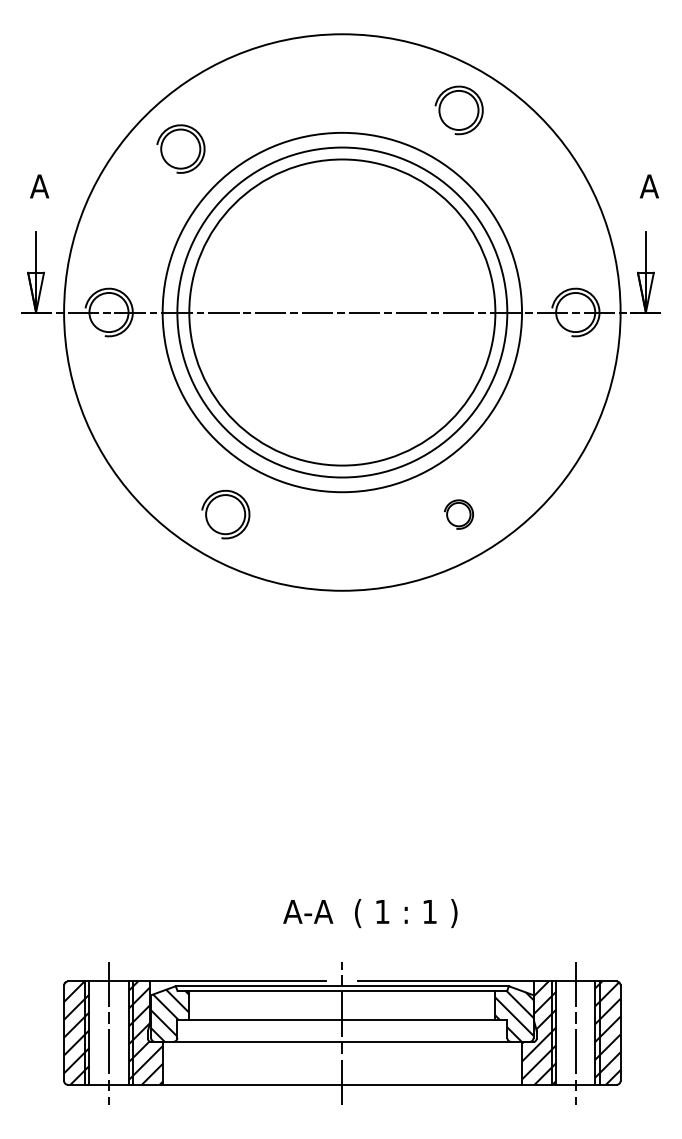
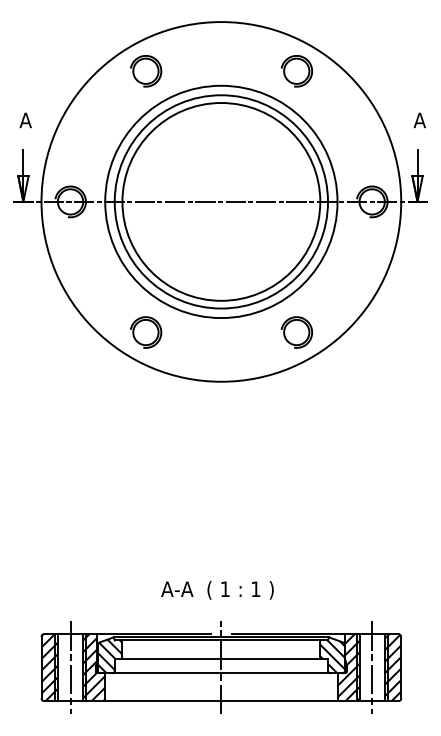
part: (181, 149) -> (146, 71), moved
part: (458, 514) -> (296, 332), size x1.67
text: (370, 913) -> (217, 590), moved

